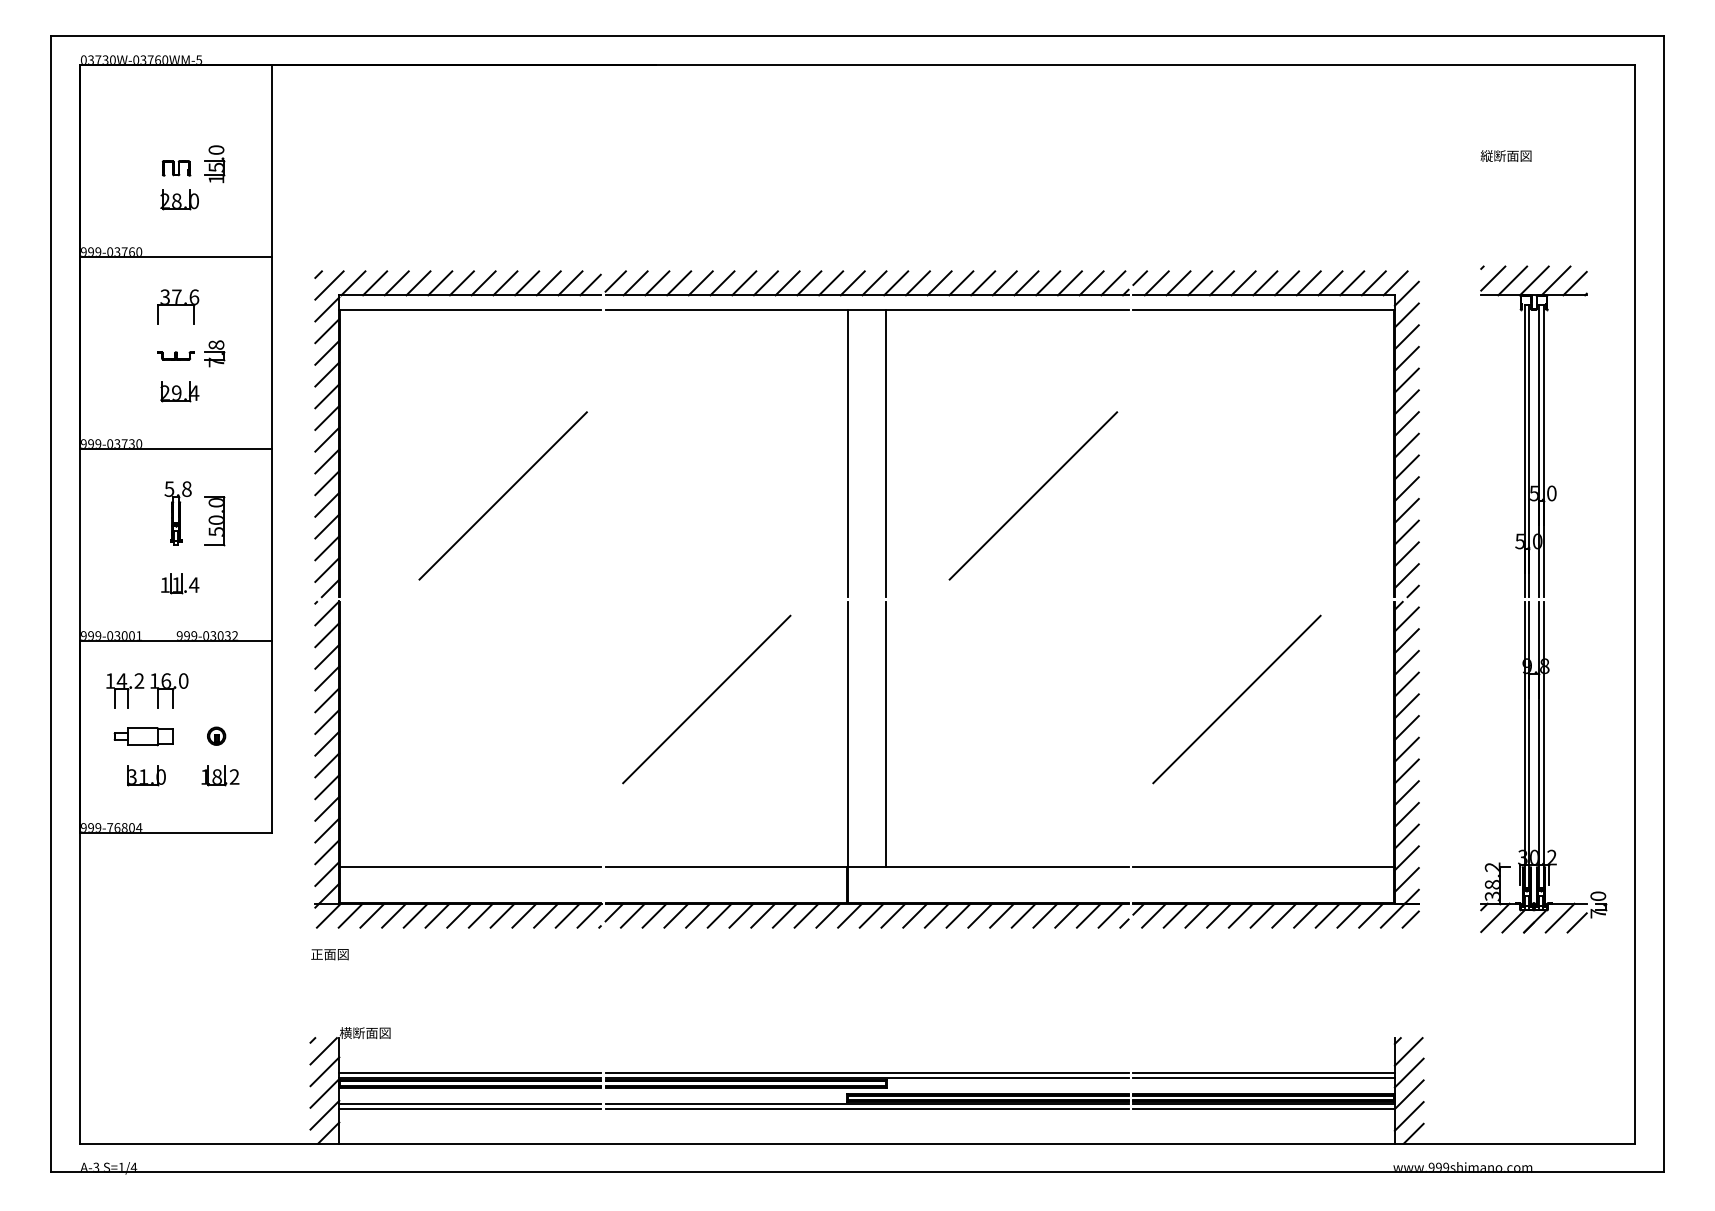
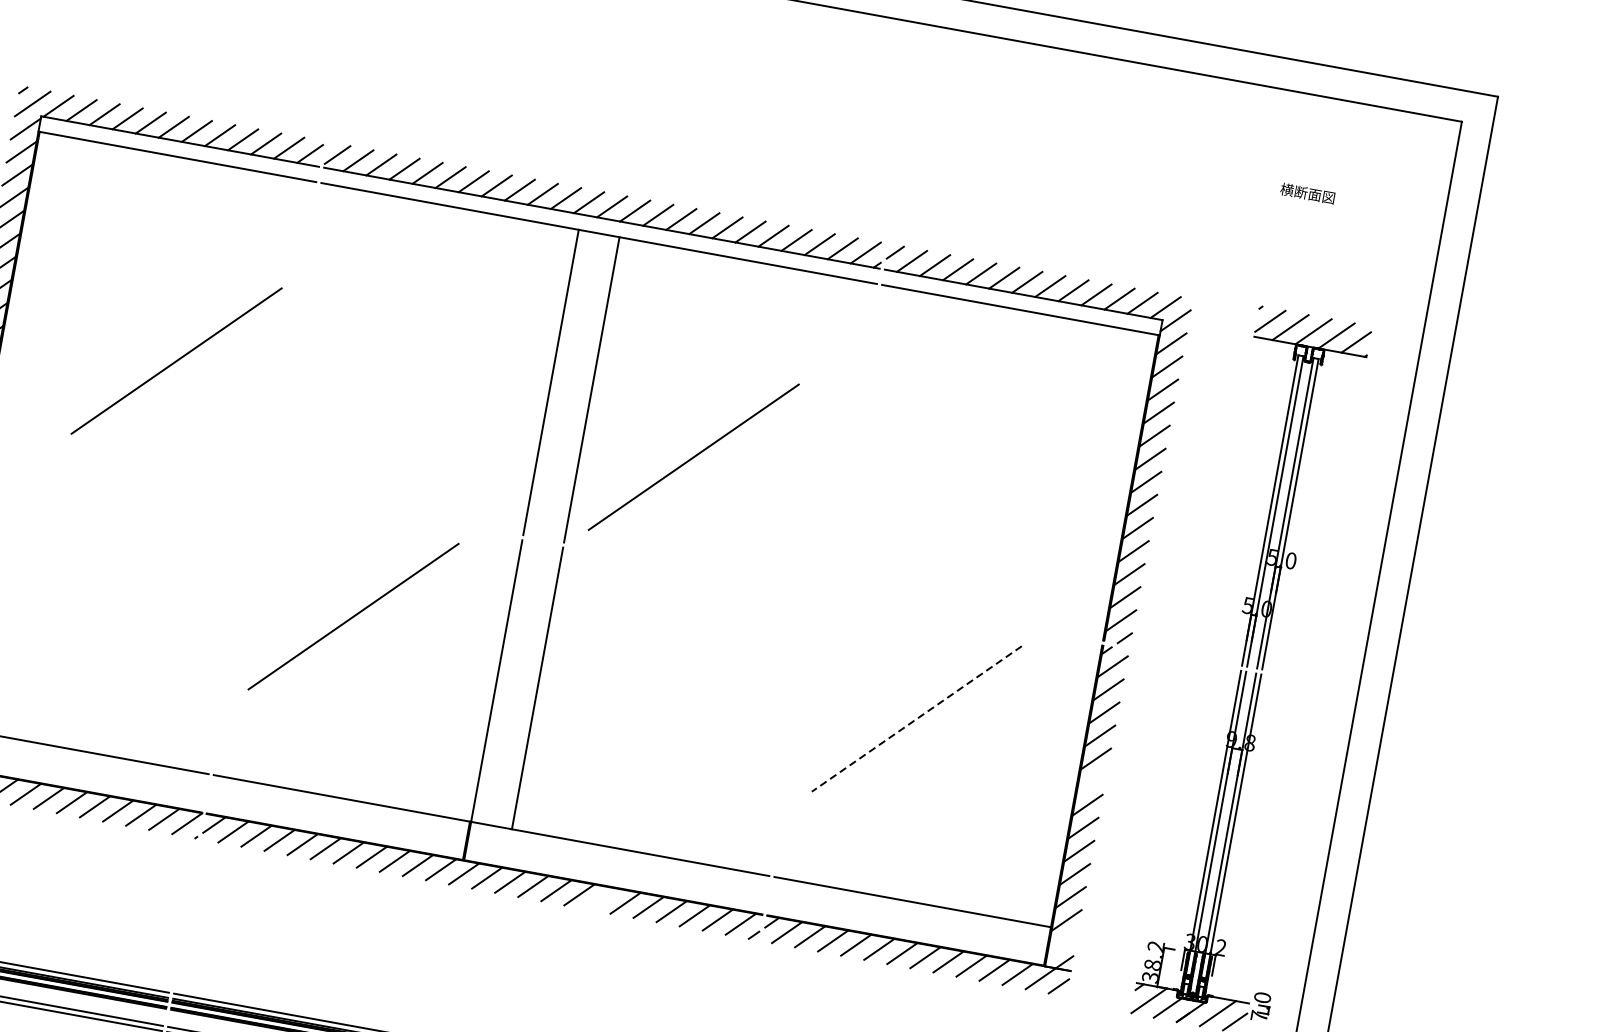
text: (1486, 155) -> (1286, 189), 縦断面図 -> 横断面図
line: (1033, 495) -> (694, 456), moved
line: (1236, 699) -> (916, 718), solid -> dashed
line: (1406, 728) -> (1091, 782), removed
line: (1406, 880) -> (1061, 943), removed
line: (980, 915) -> (602, 898), removed

